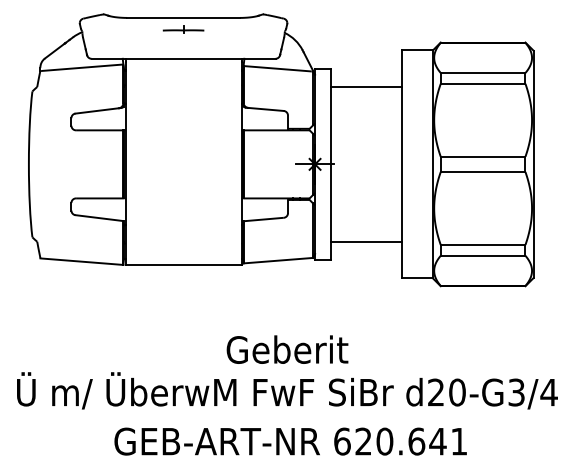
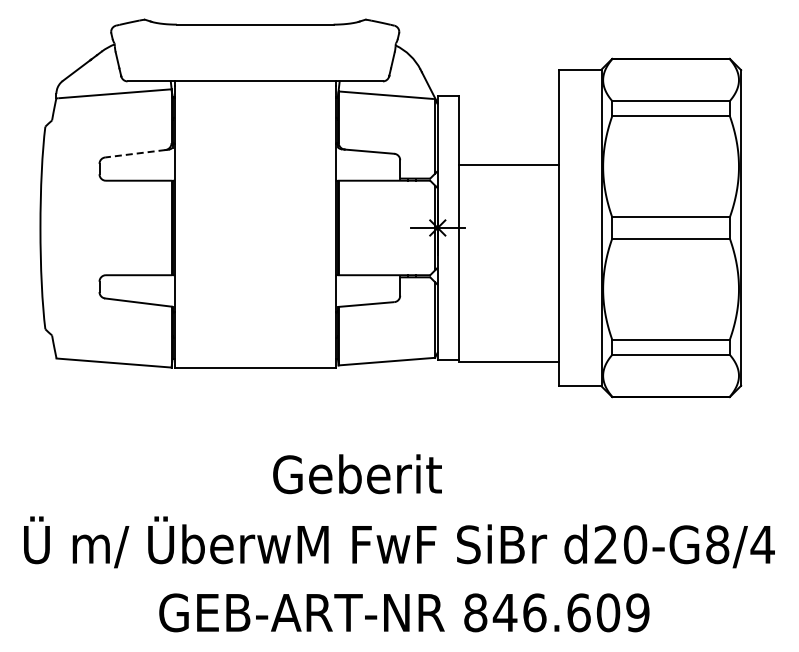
part: (183, 29) -> (254, 40), removed
line: (366, 86) -> (508, 164), moved
line: (96, 110) -> (134, 153), solid -> dashed
line: (366, 241) -> (508, 362), moved
text: (287, 349) -> (357, 474), moved
text: (516, 392) -> (717, 544), d20-G3/4 -> d20-G8/4
text: (400, 441) -> (556, 612), 620.641 -> 846.609

